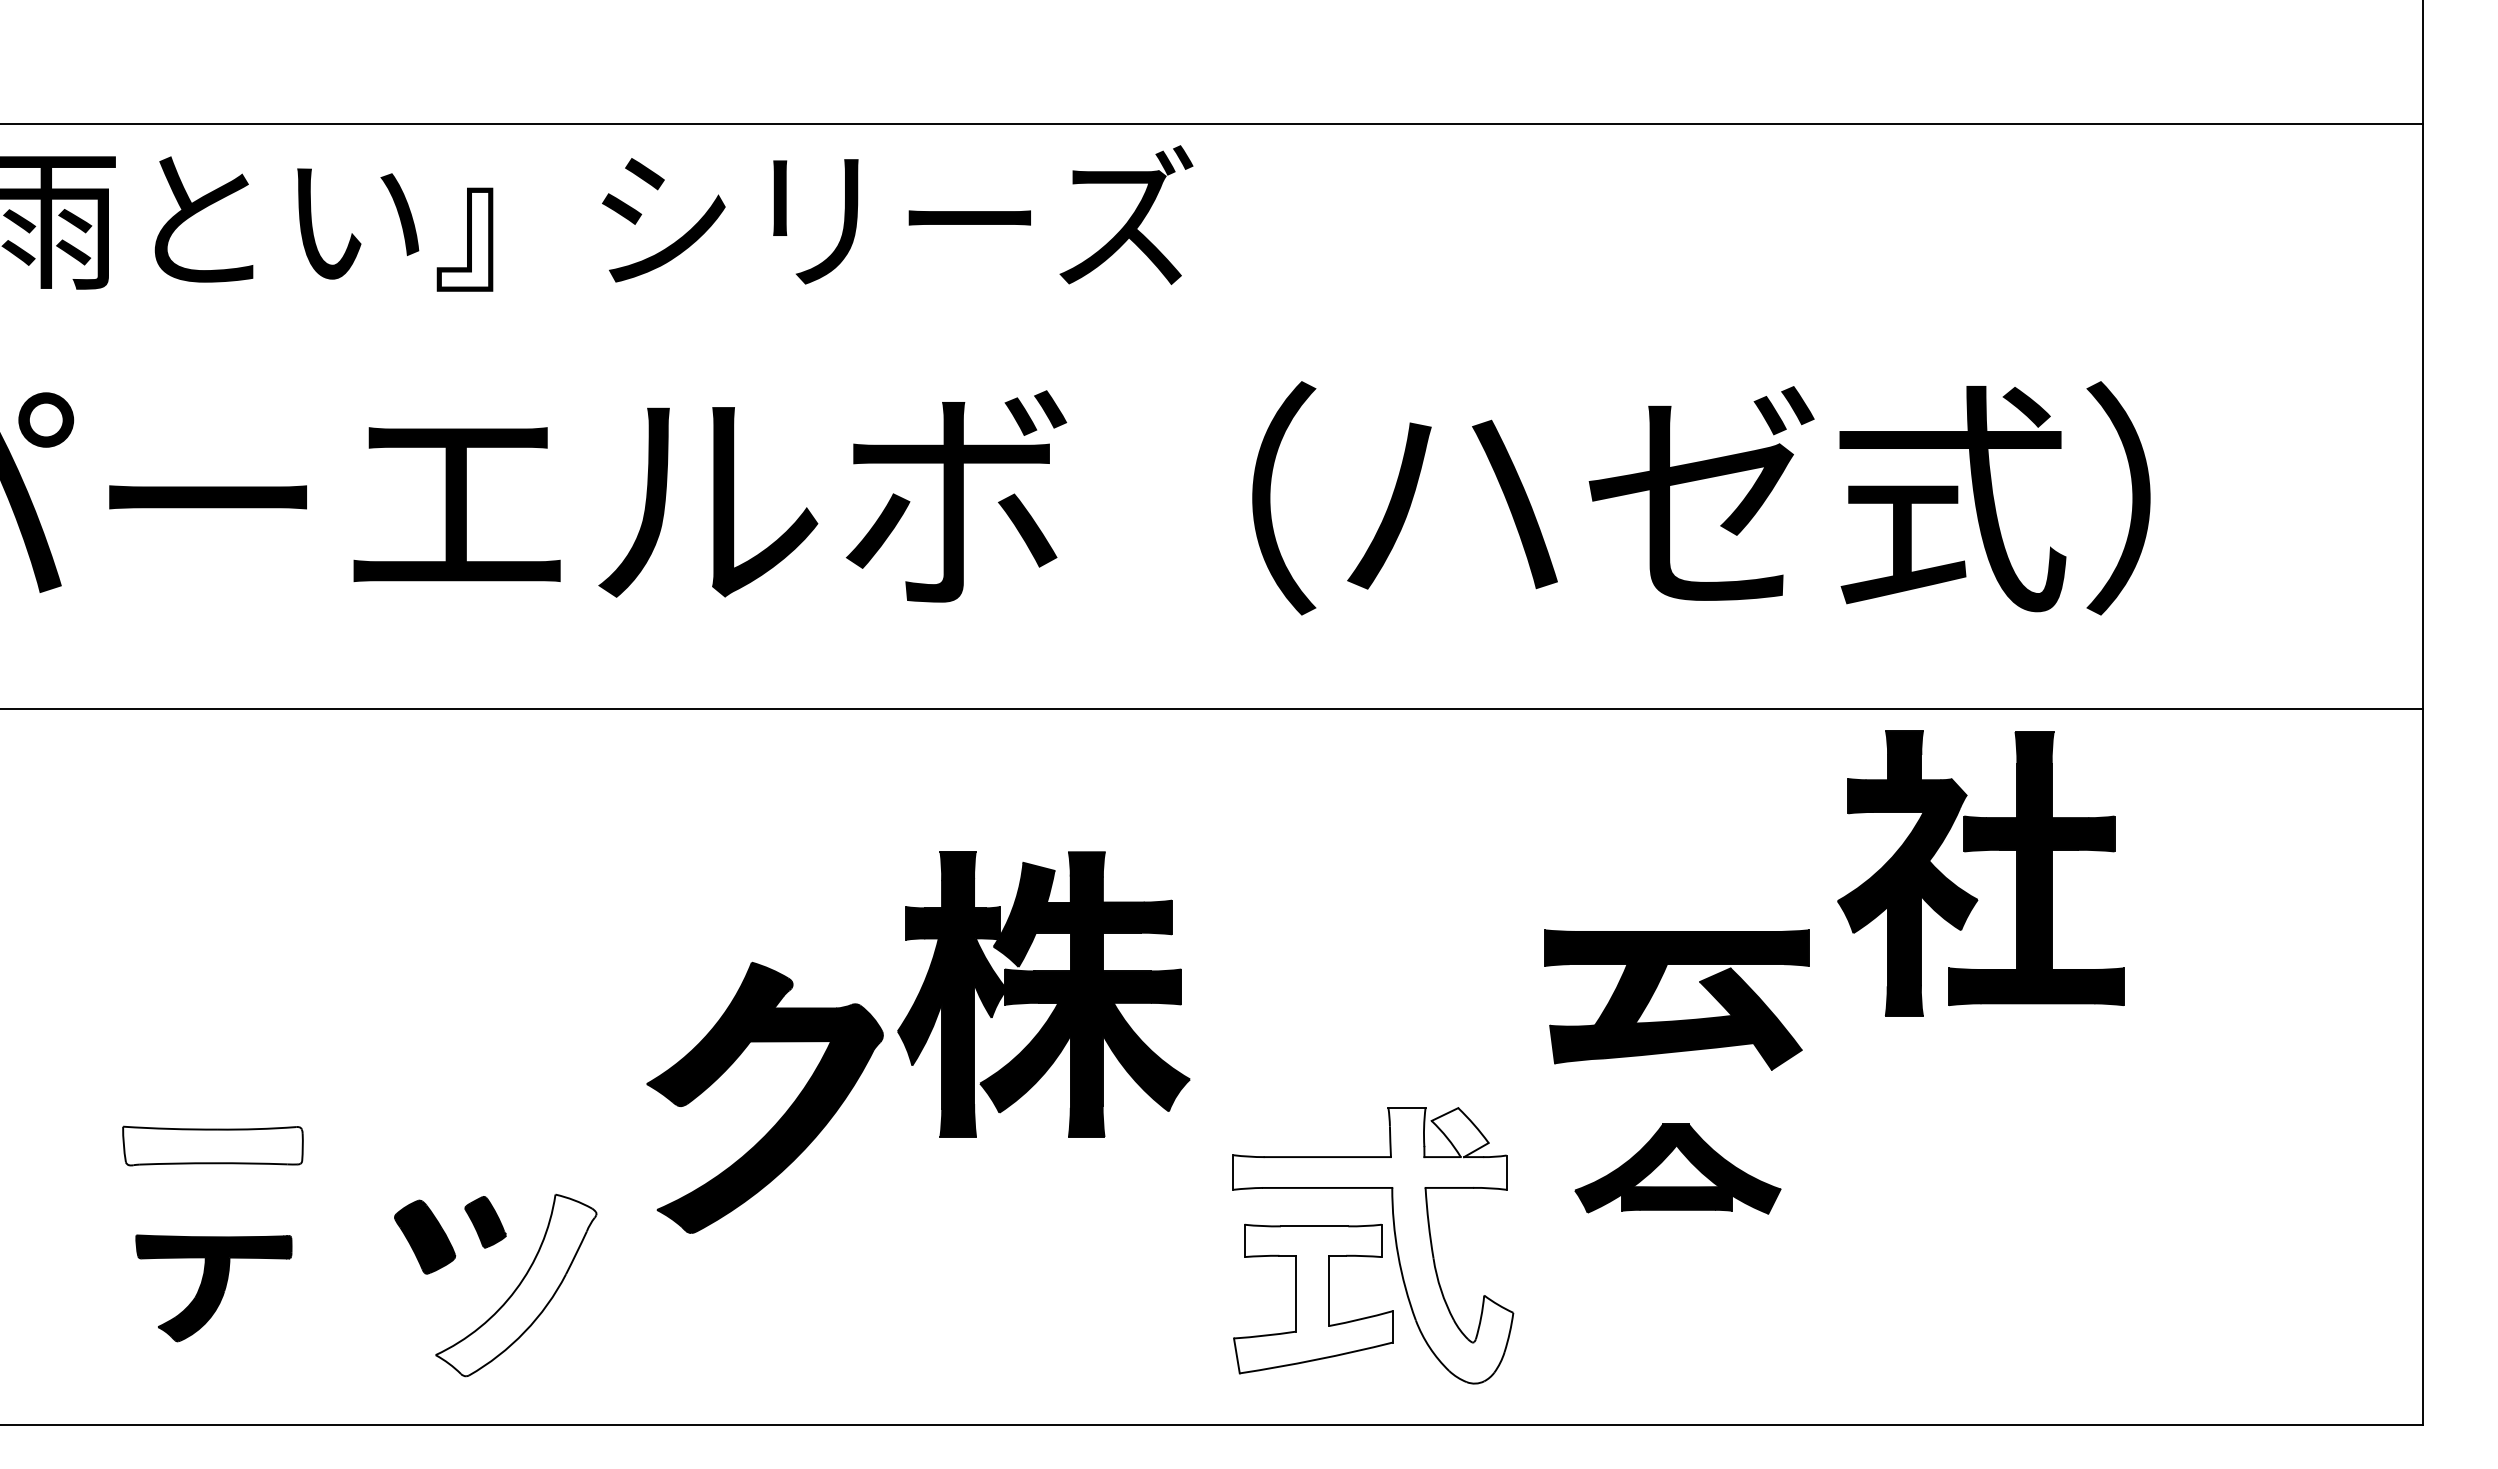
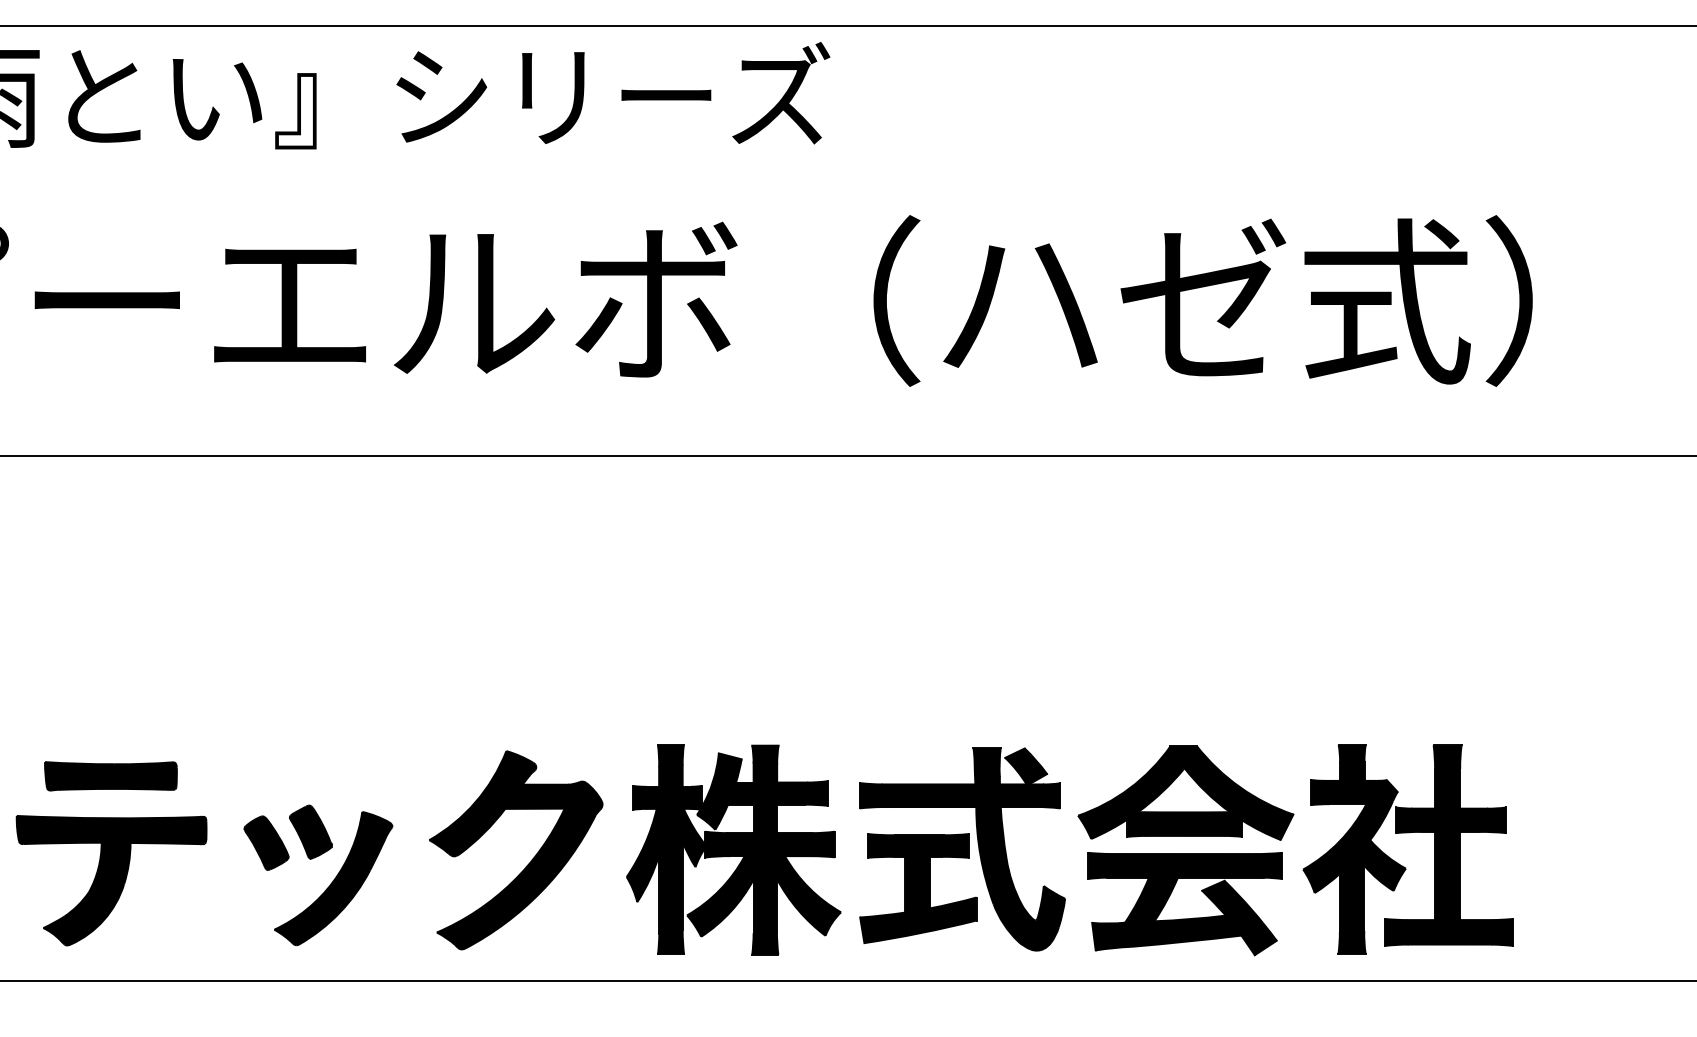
part: (1980, 851) -> (1407, 833), moved
part: (1043, 994) -> (733, 850), moved
part: (1682, 1019) -> (1189, 918), moved
part: (782, 1115) -> (528, 863), moved
fill: (212, 1145) -> (110, 775), added
part: (1677, 1168) -> (1185, 792), size x1.43
part: (485, 1222) -> (310, 832), size x1.43
fill: (1373, 1245) -> (962, 849), added
fill: (515, 1285) -> (332, 878), added
part: (213, 1288) -> (111, 880), size x1.67
fill: (1313, 1298) -> (918, 888), added

